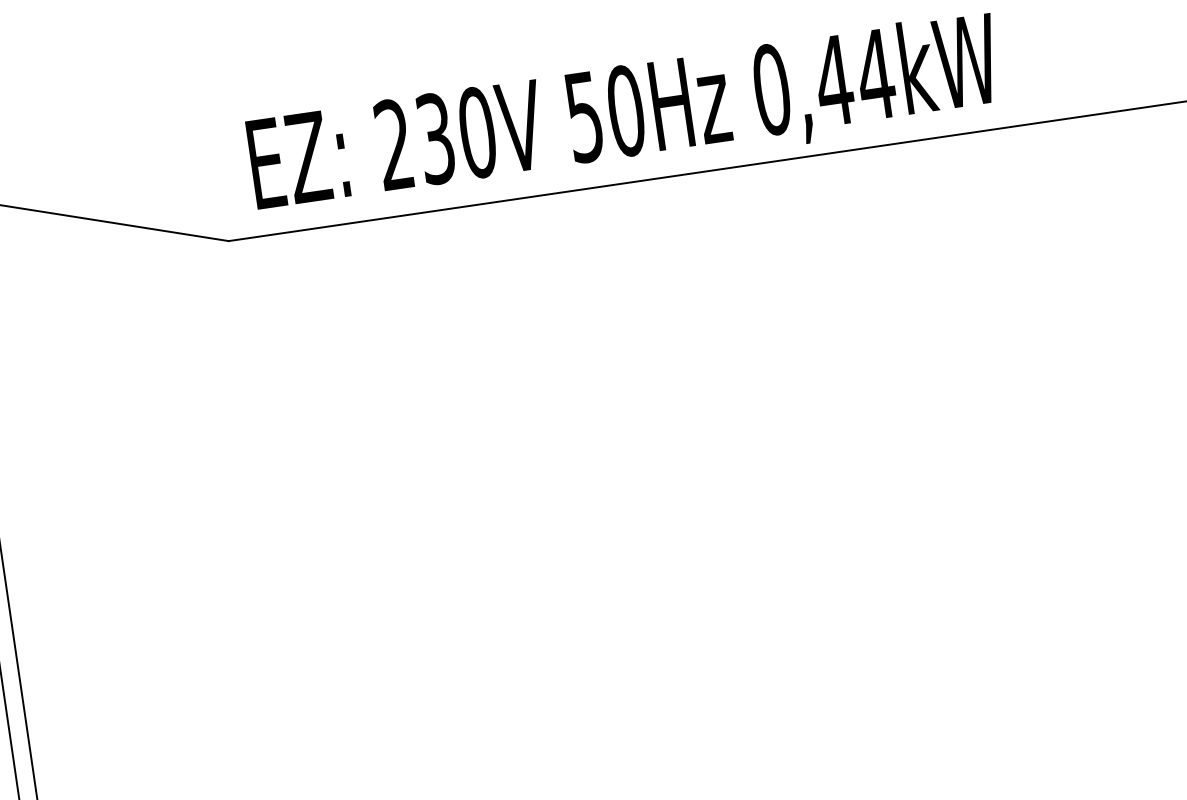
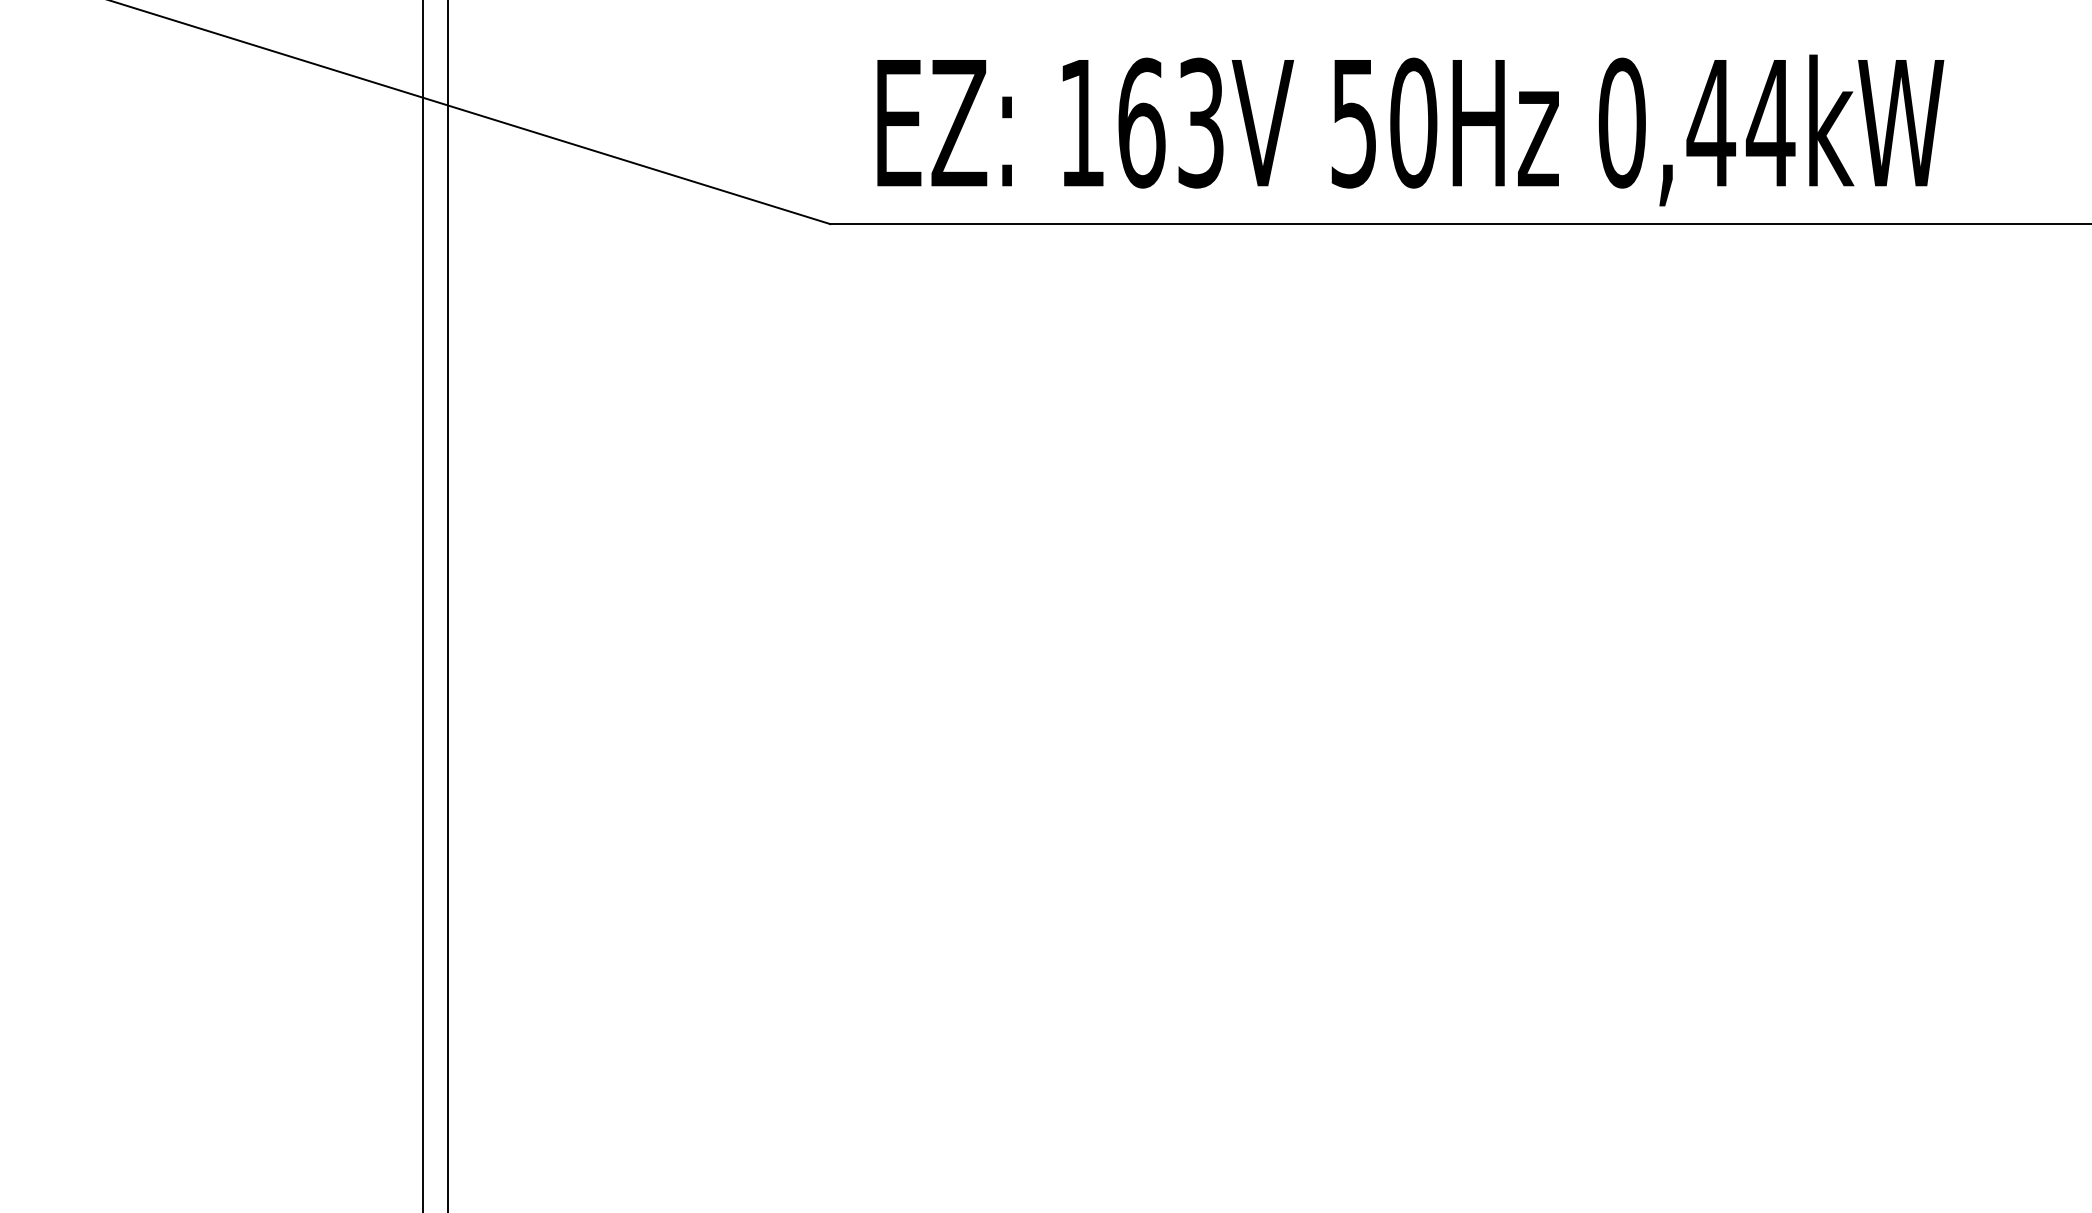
text: (435, 138) -> (1141, 122), 230V -> 163V

